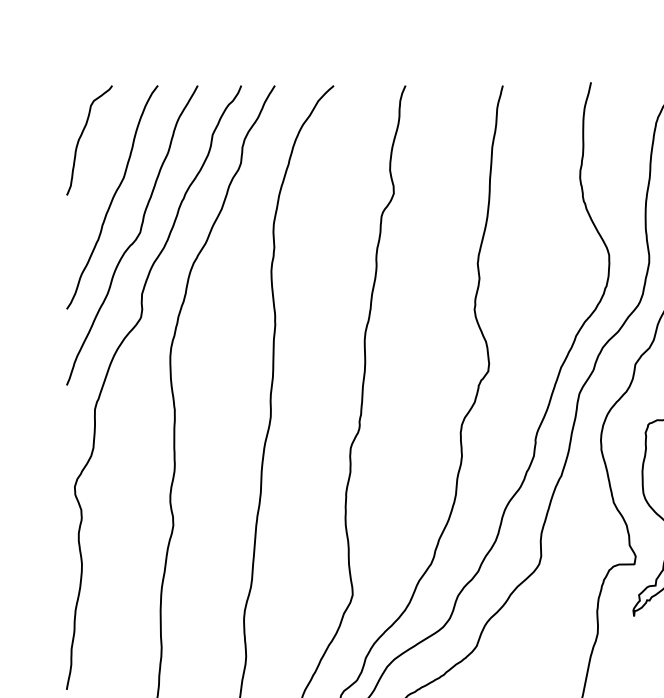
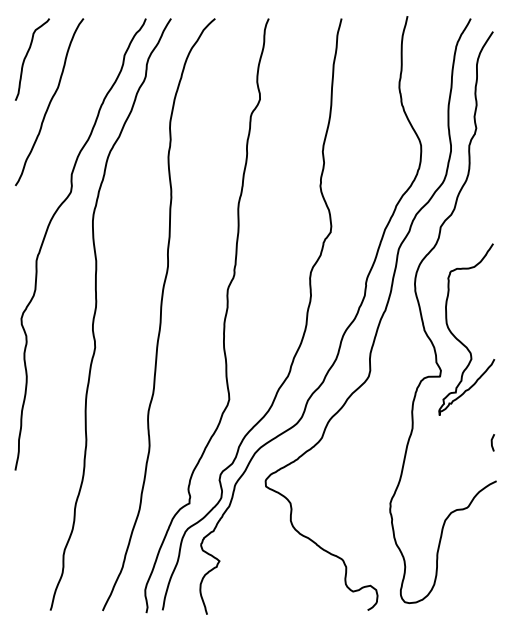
curve: (135, 237) -> (66, 132), removed

